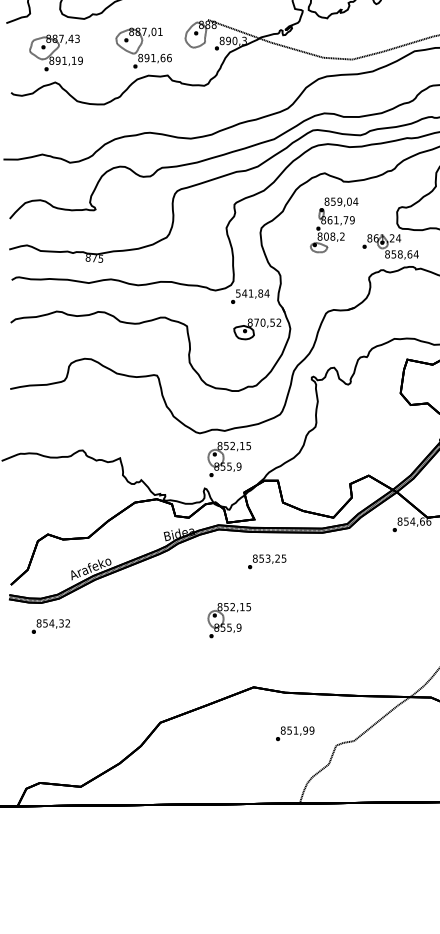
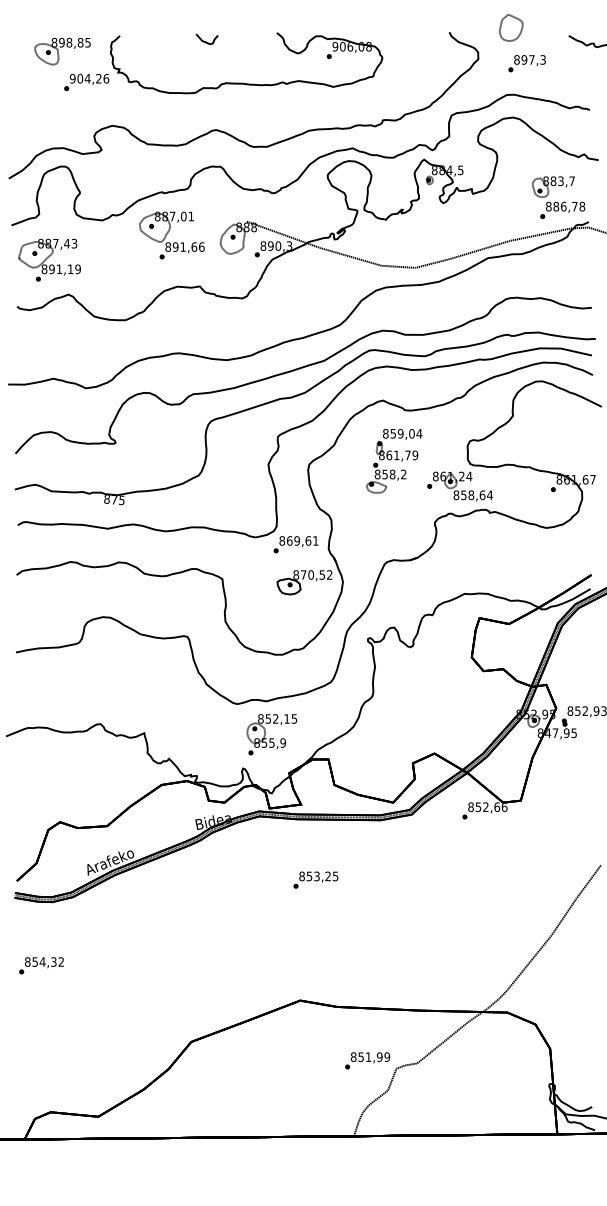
part: (143, 48) -> (171, 235), moved
part: (56, 52) -> (49, 259), moved
text: (326, 236) -> (385, 474), 808,2 -> 858,2
text: (252, 293) -> (298, 540), 541,84 -> 869,61
text: (412, 521) -> (485, 806), 854,66 -> 852,66
text: (266, 561) -> (315, 879), moved
part: (229, 620) -> (271, 922), removed
text: (50, 626) -> (41, 965), moved
text: (295, 733) -> (367, 1060), moved

